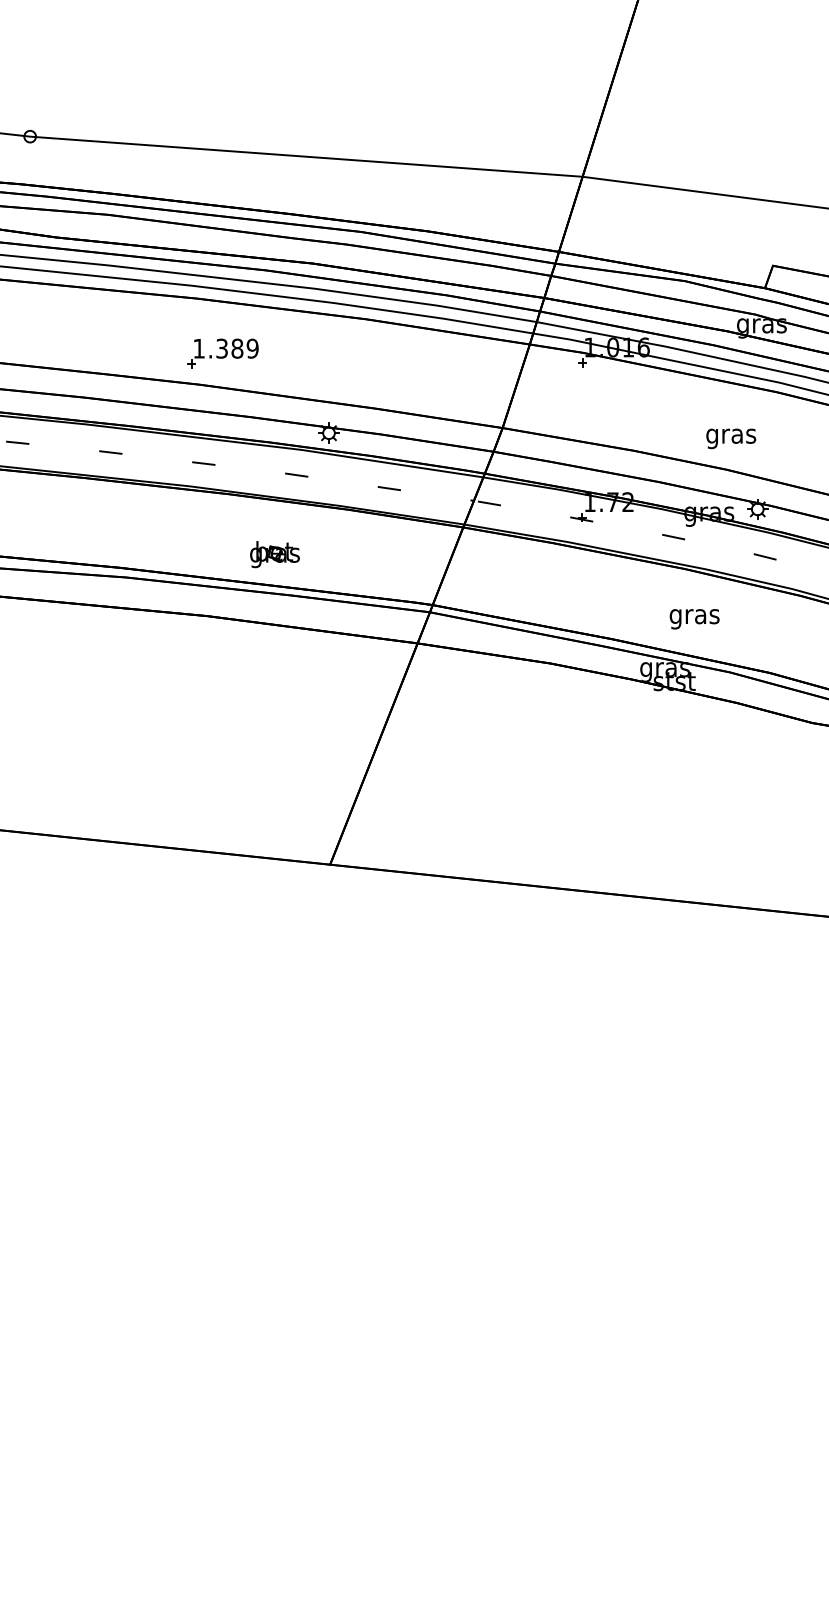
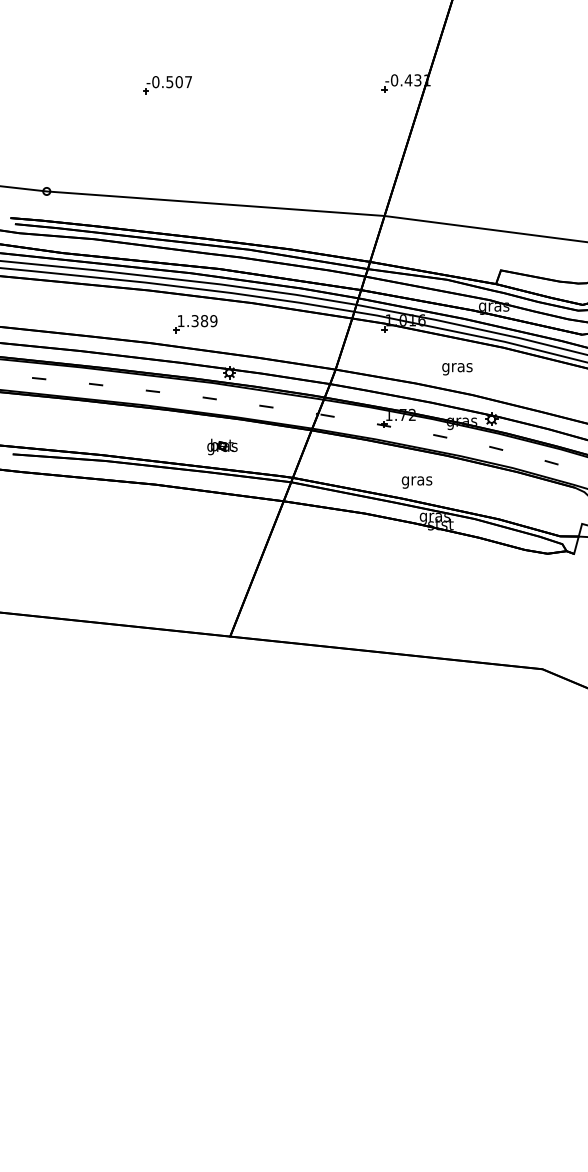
part: (222, 354) -> (195, 324), moved
text: (731, 439) -> (457, 369), moved
part: (275, 553) -> (222, 446), moved
text: (693, 619) -> (416, 482), moved

